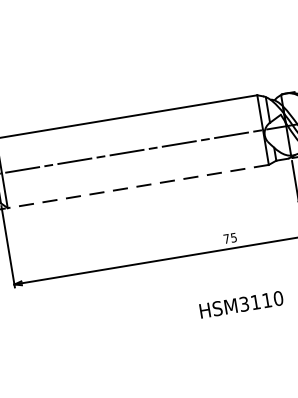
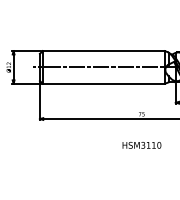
line: (137, 186) -> (103, 83), dashed -> solid

